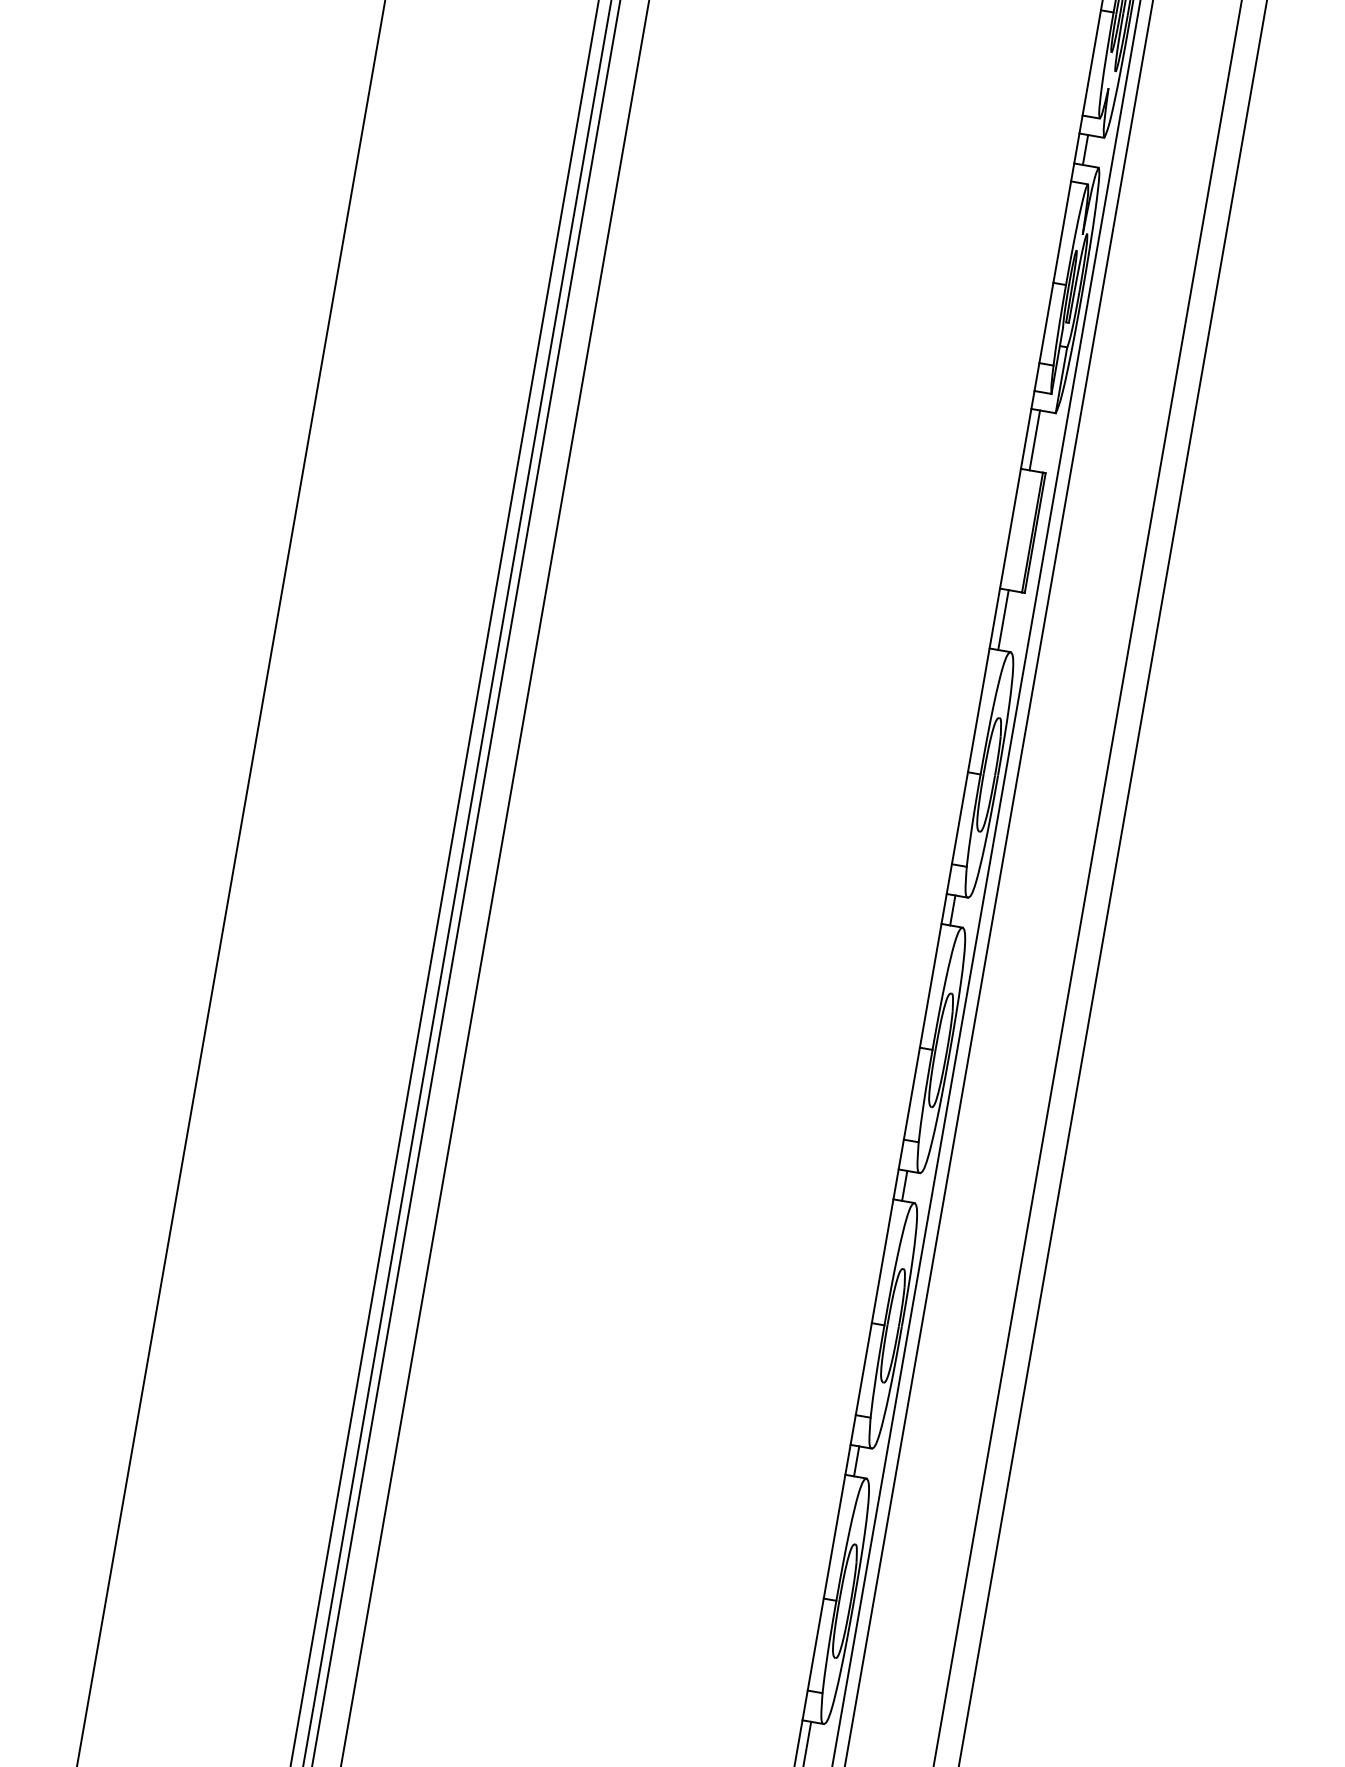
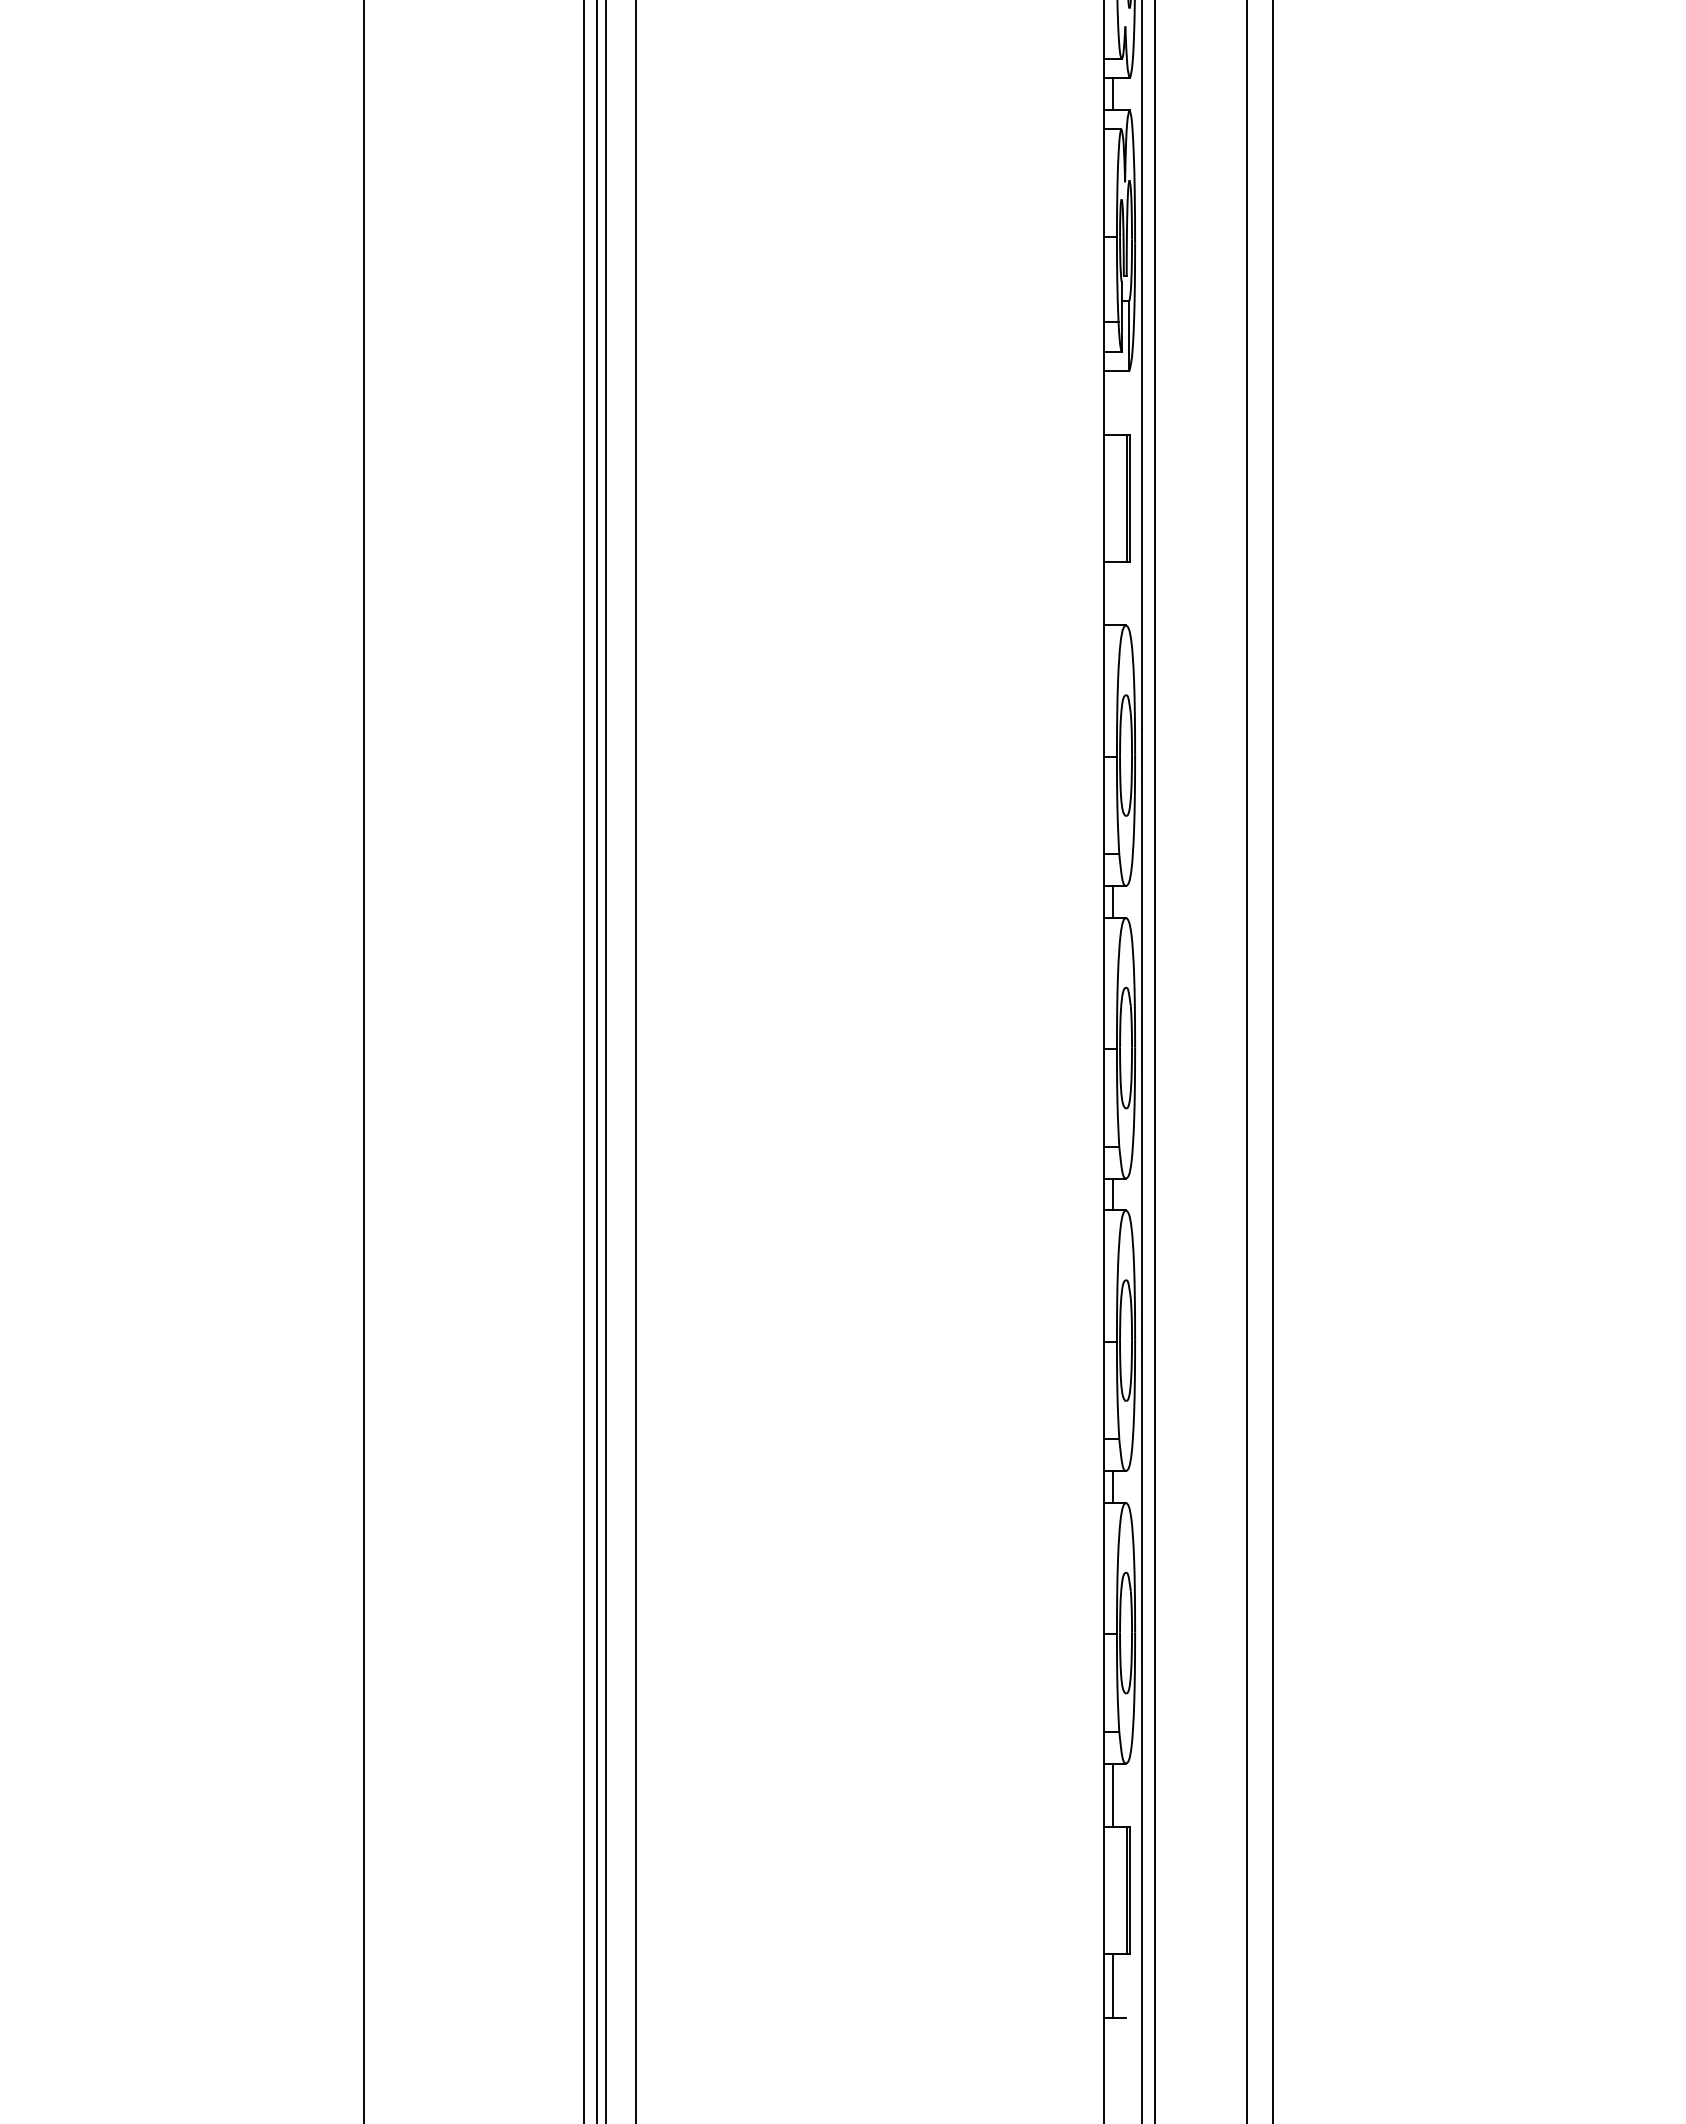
line: (1034, 440) -> (1112, 402), removed
line: (1003, 620) -> (1112, 593), removed

